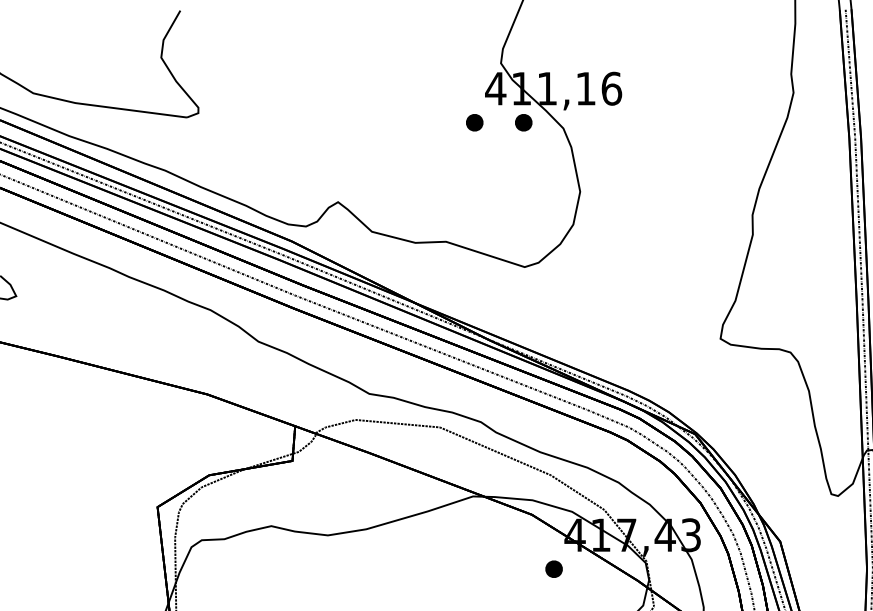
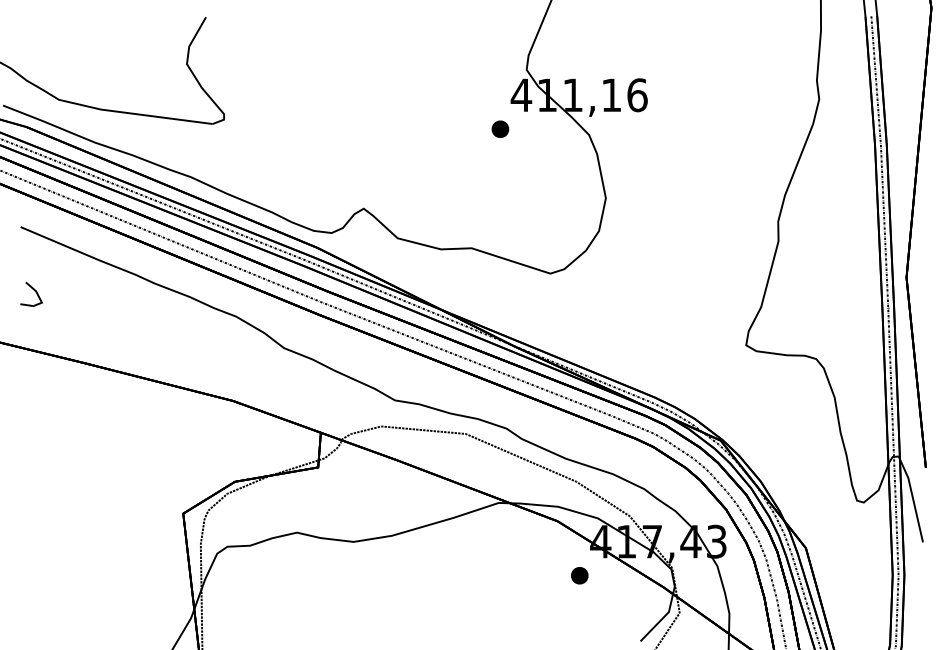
part: (523, 121) -> (549, 128), removed

